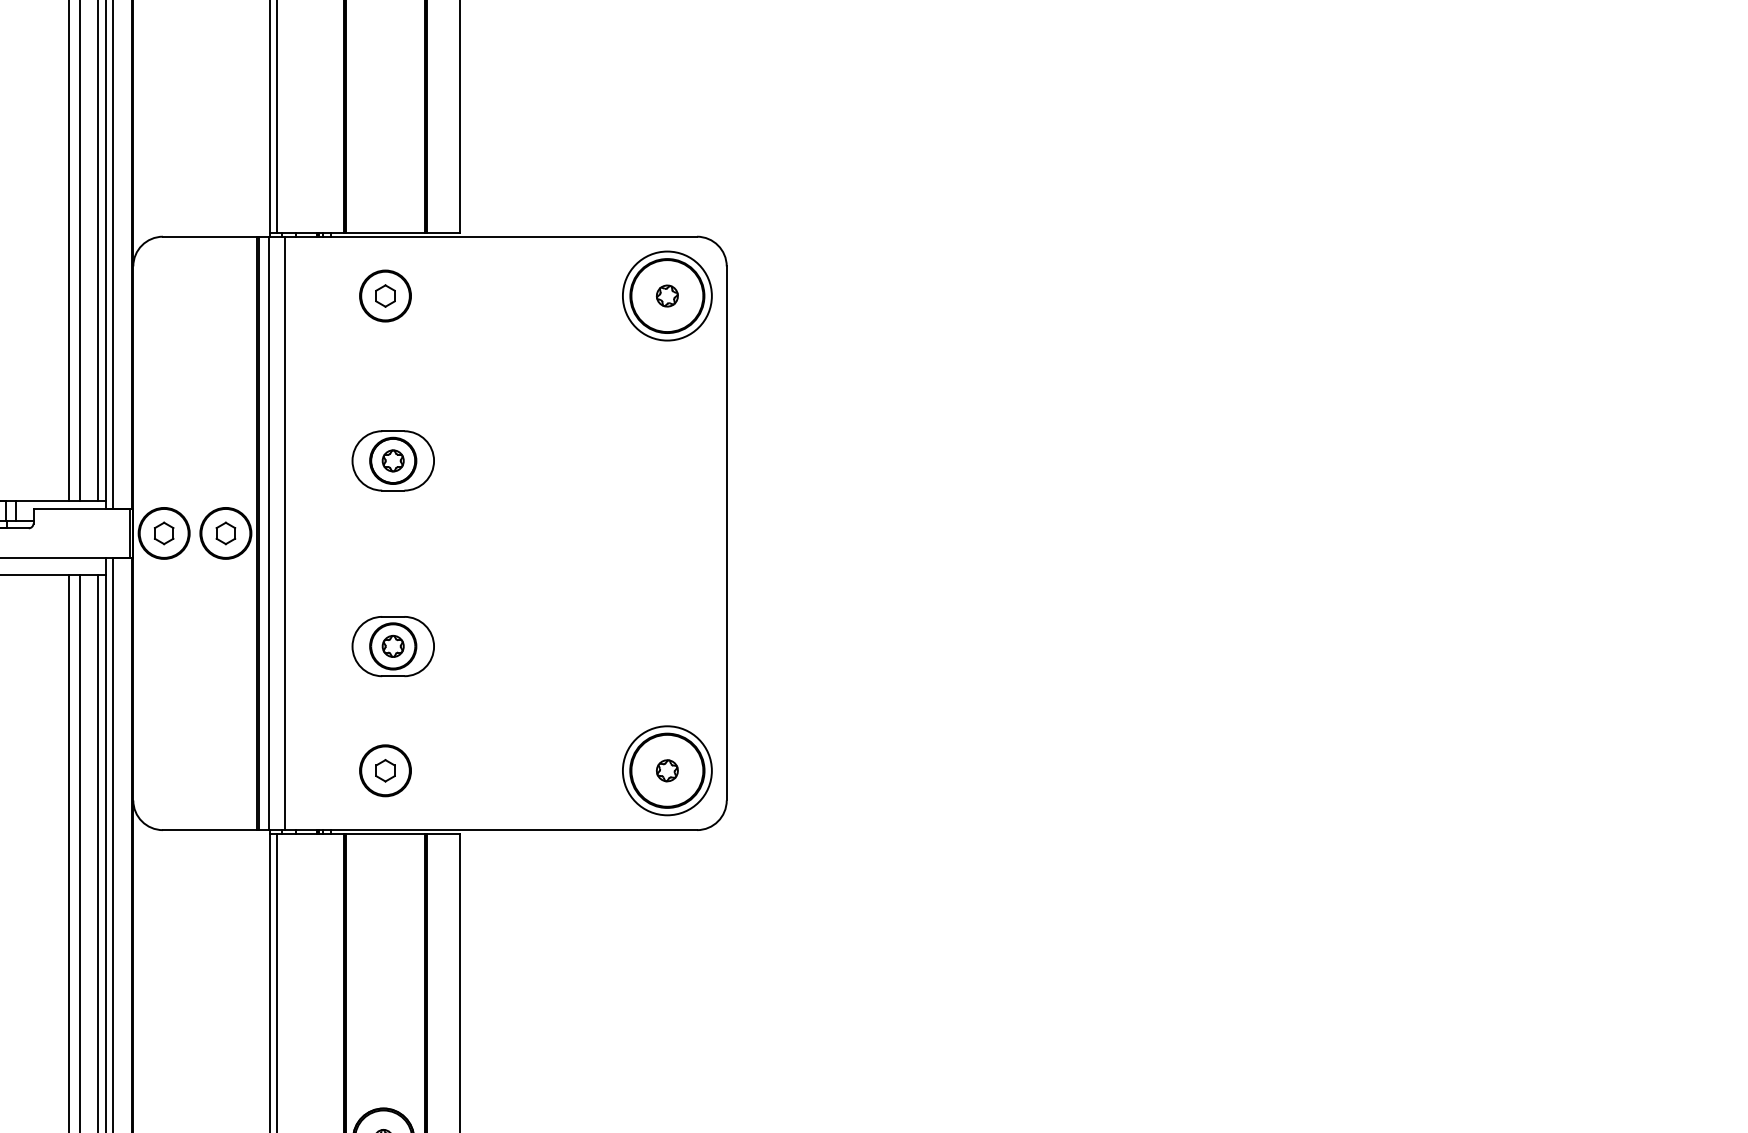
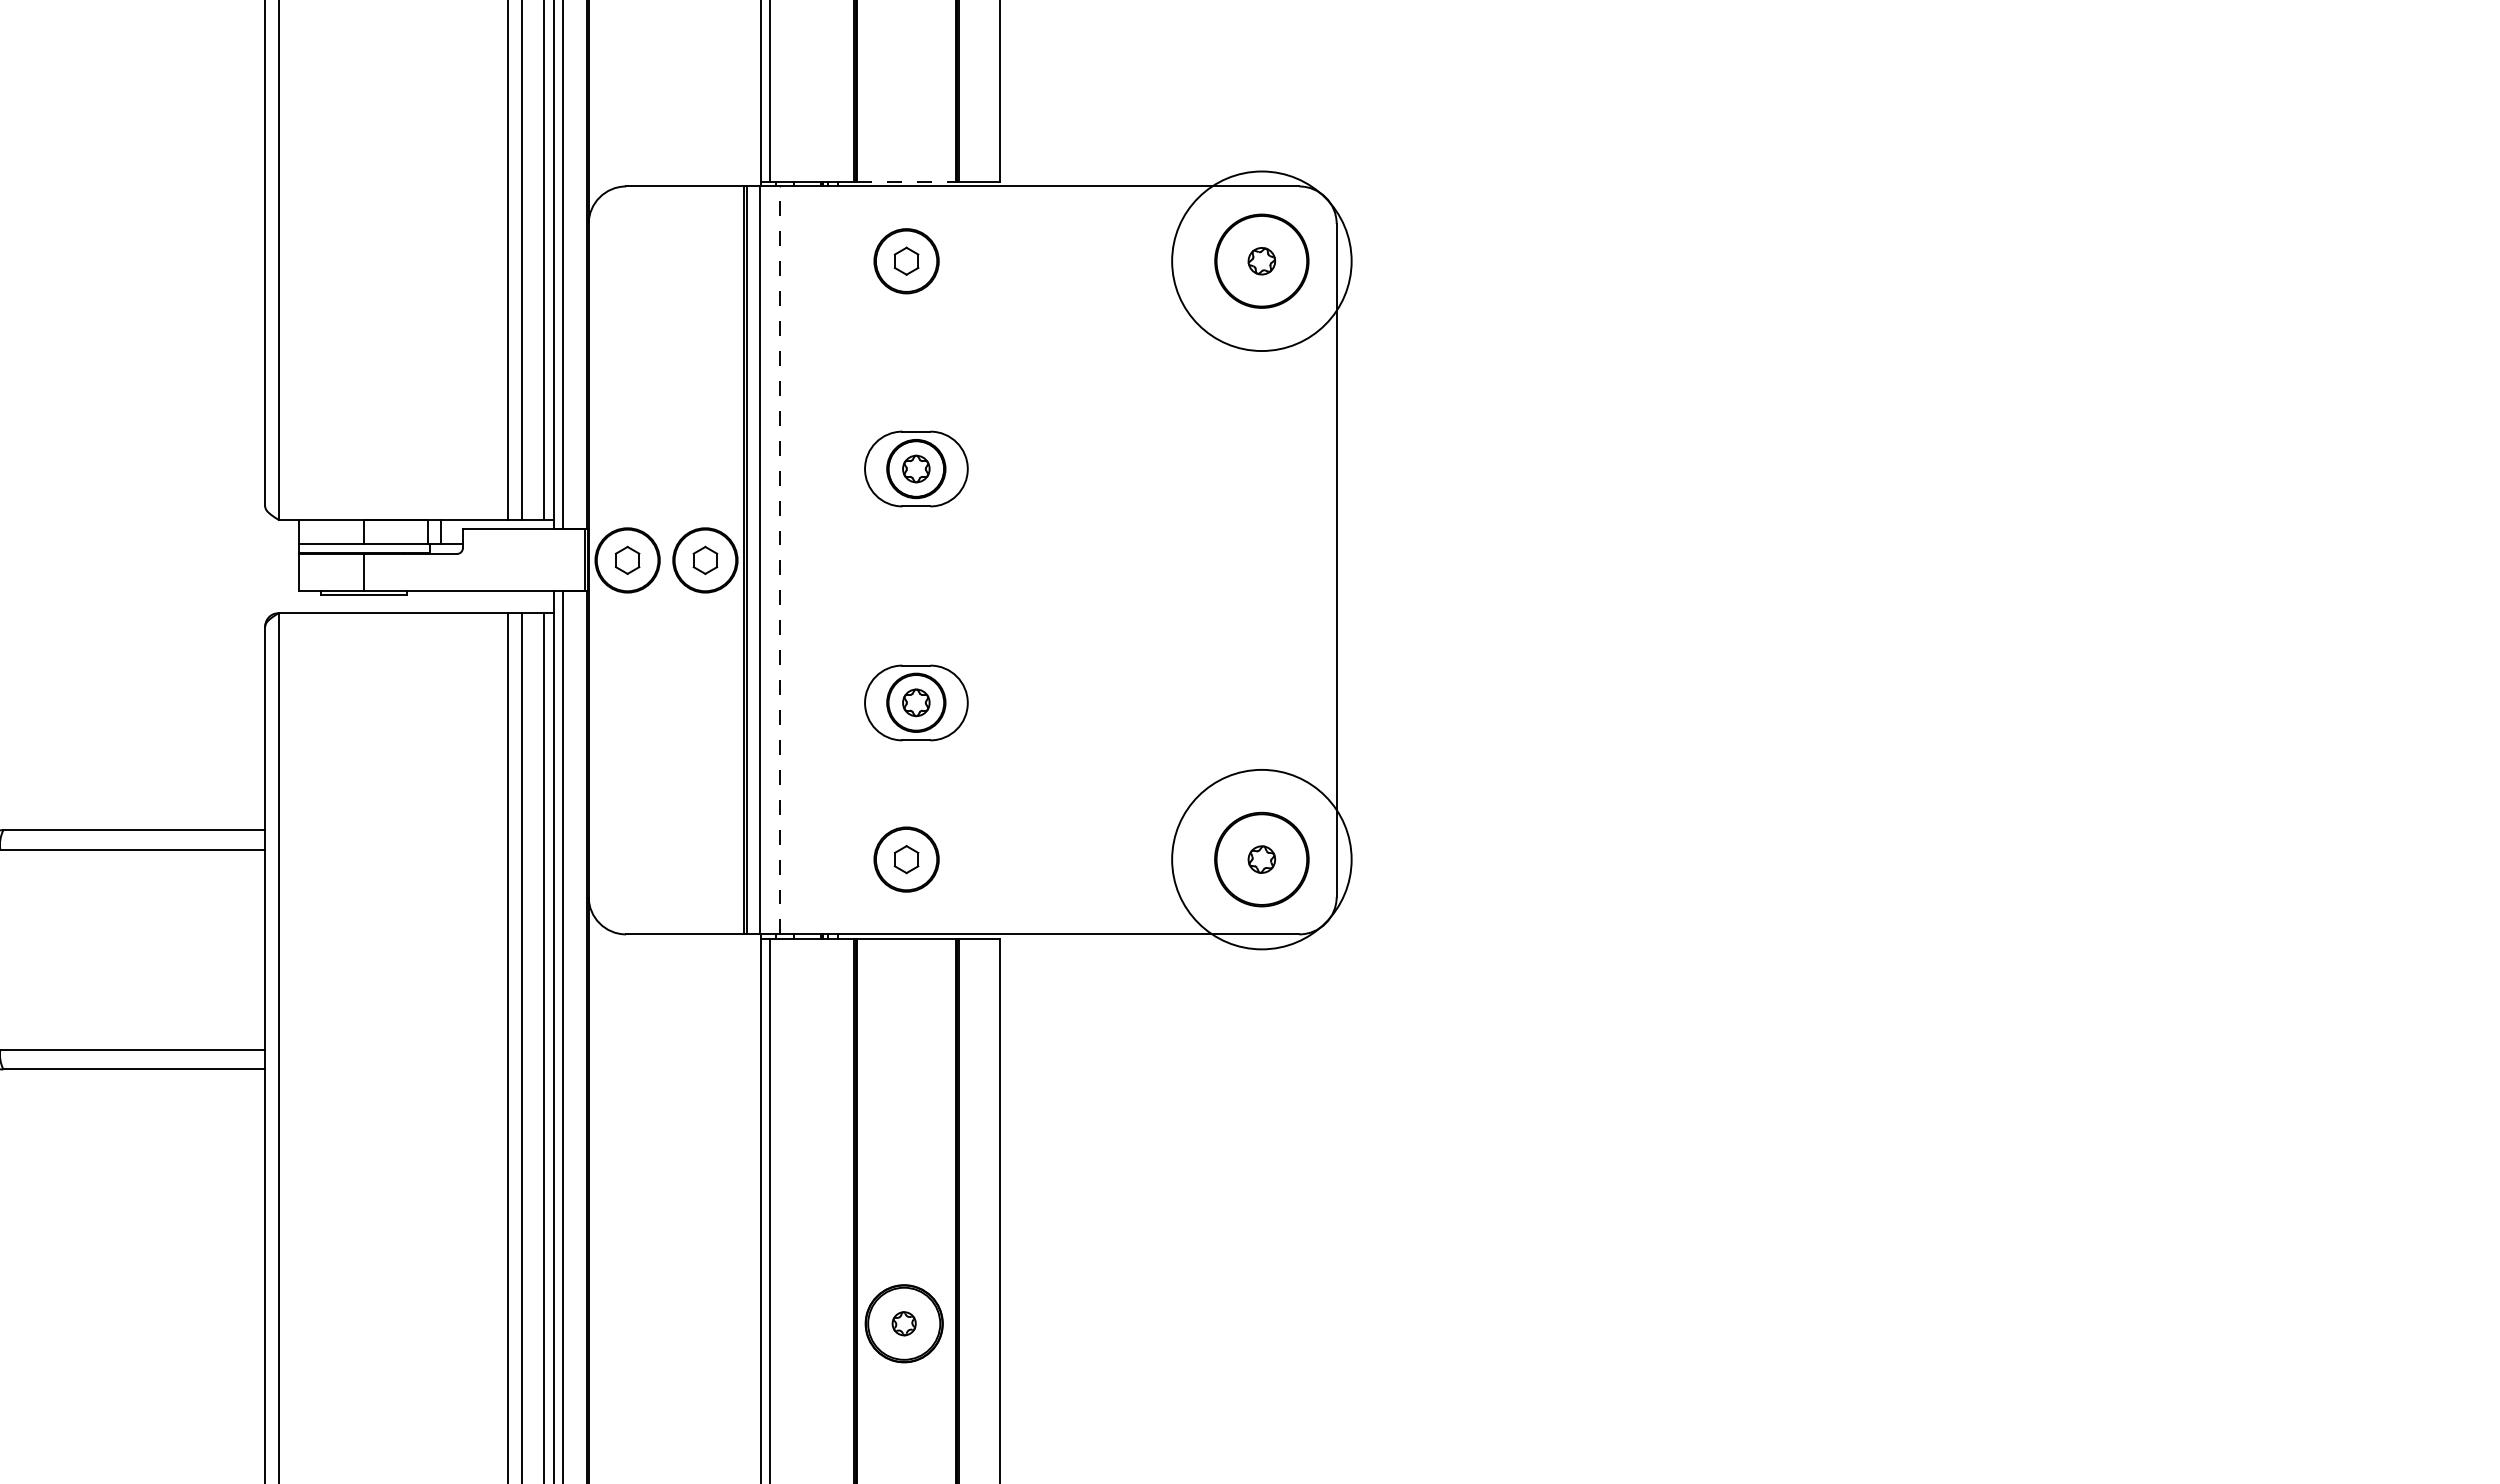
line: (386, 232) -> (907, 181), solid -> dashed
circle: (667, 296) -> (1261, 261), size x1.6
line: (285, 533) -> (780, 560), solid -> dashed
circle: (667, 770) -> (1261, 859), size x1.6

